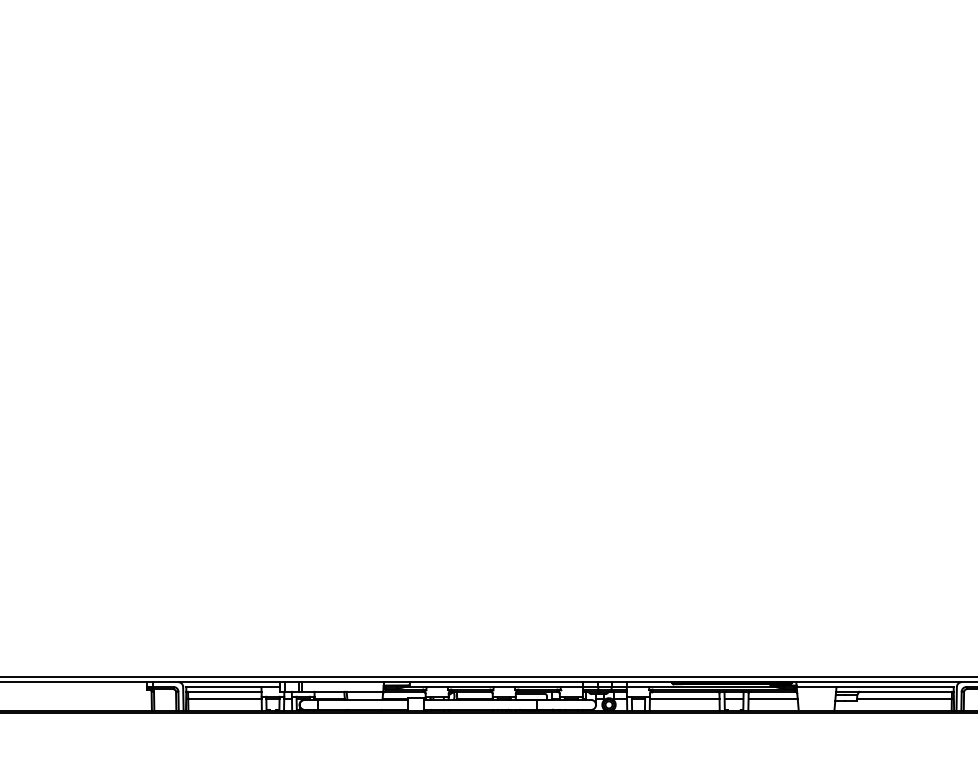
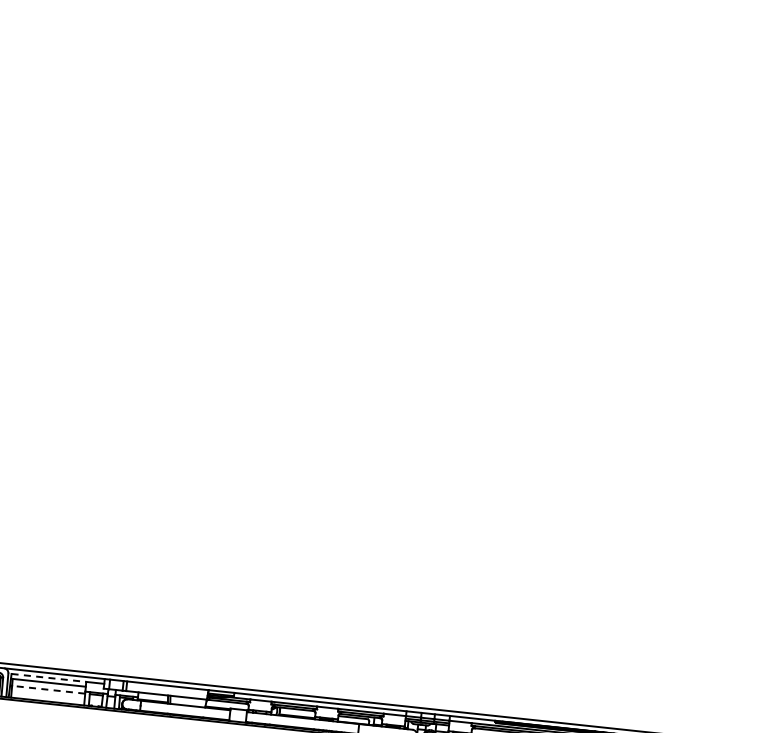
line: (223, 687) -> (48, 678), solid -> dashed
line: (224, 698) -> (48, 689), solid -> dashed

